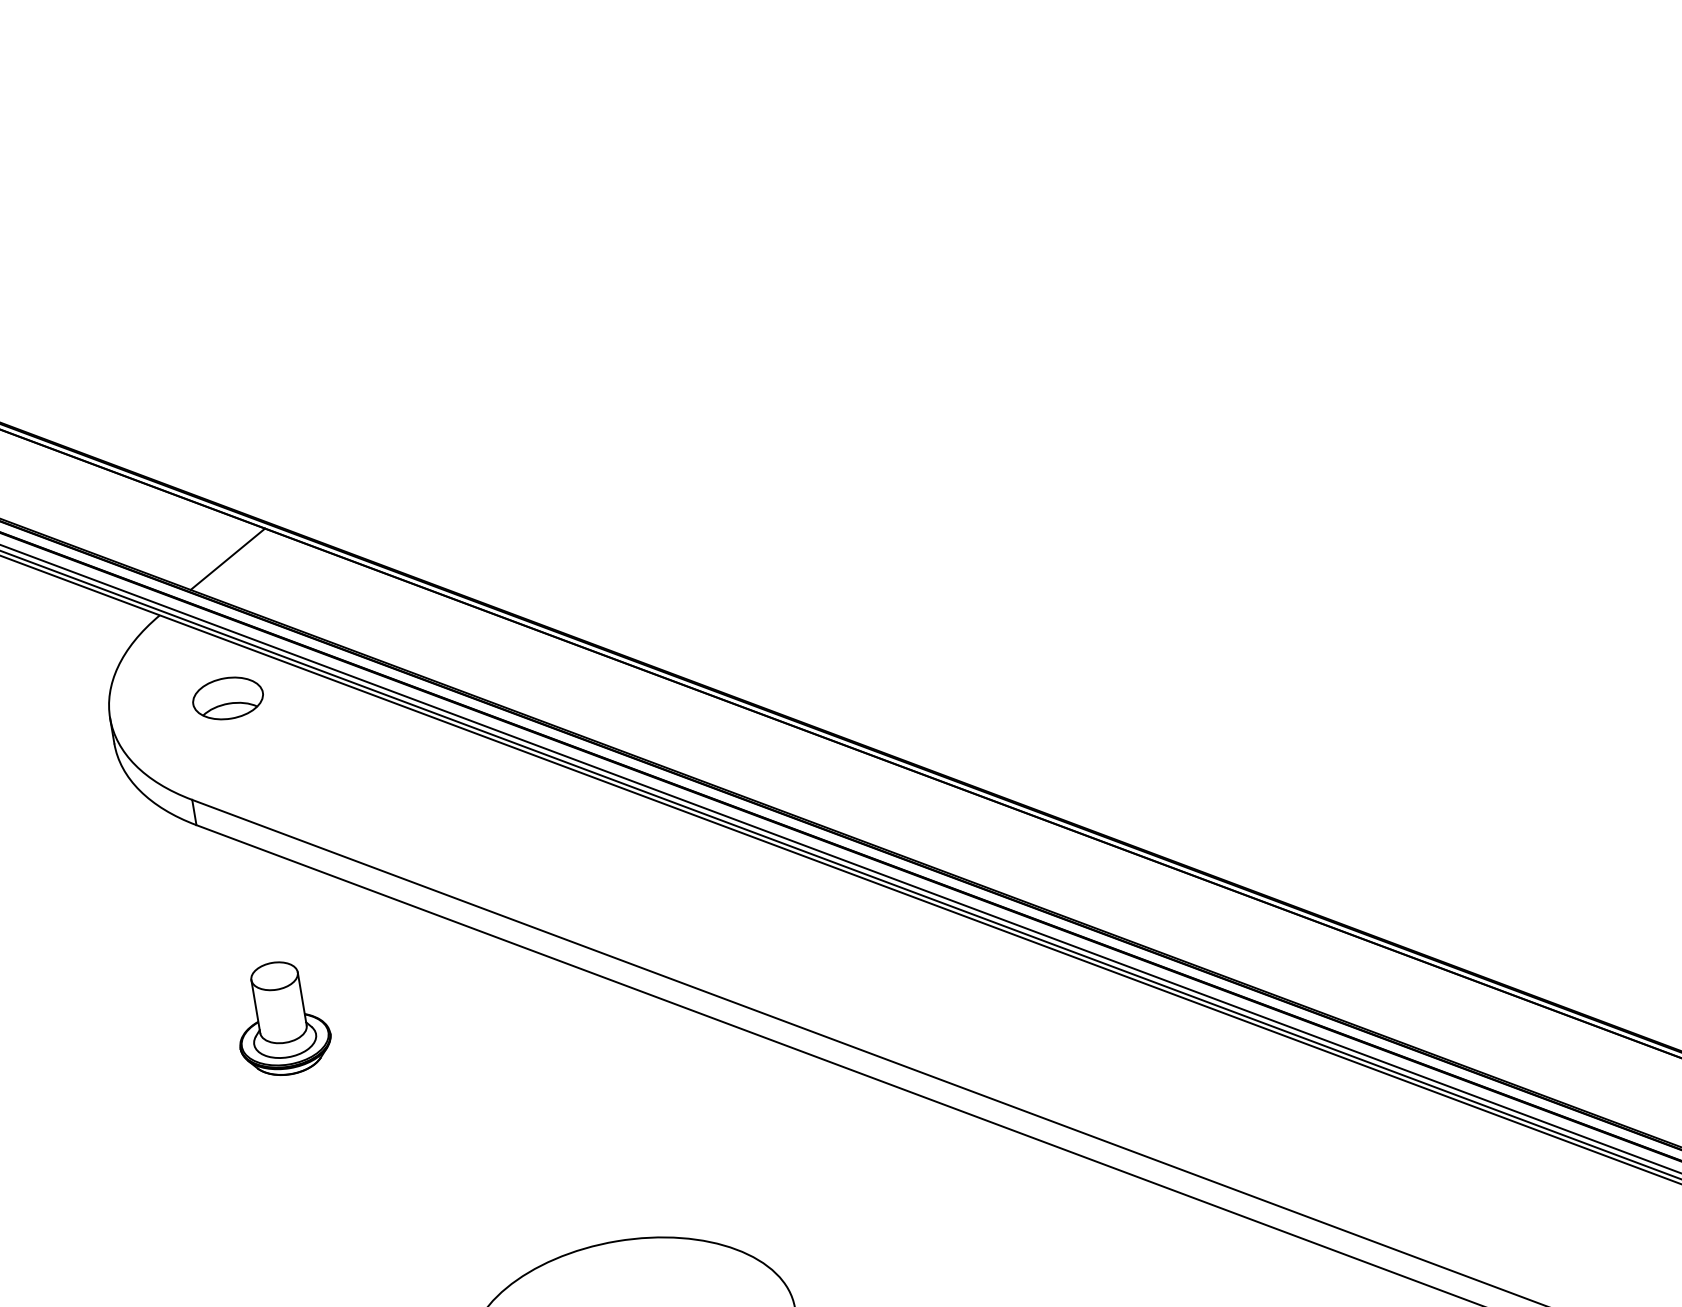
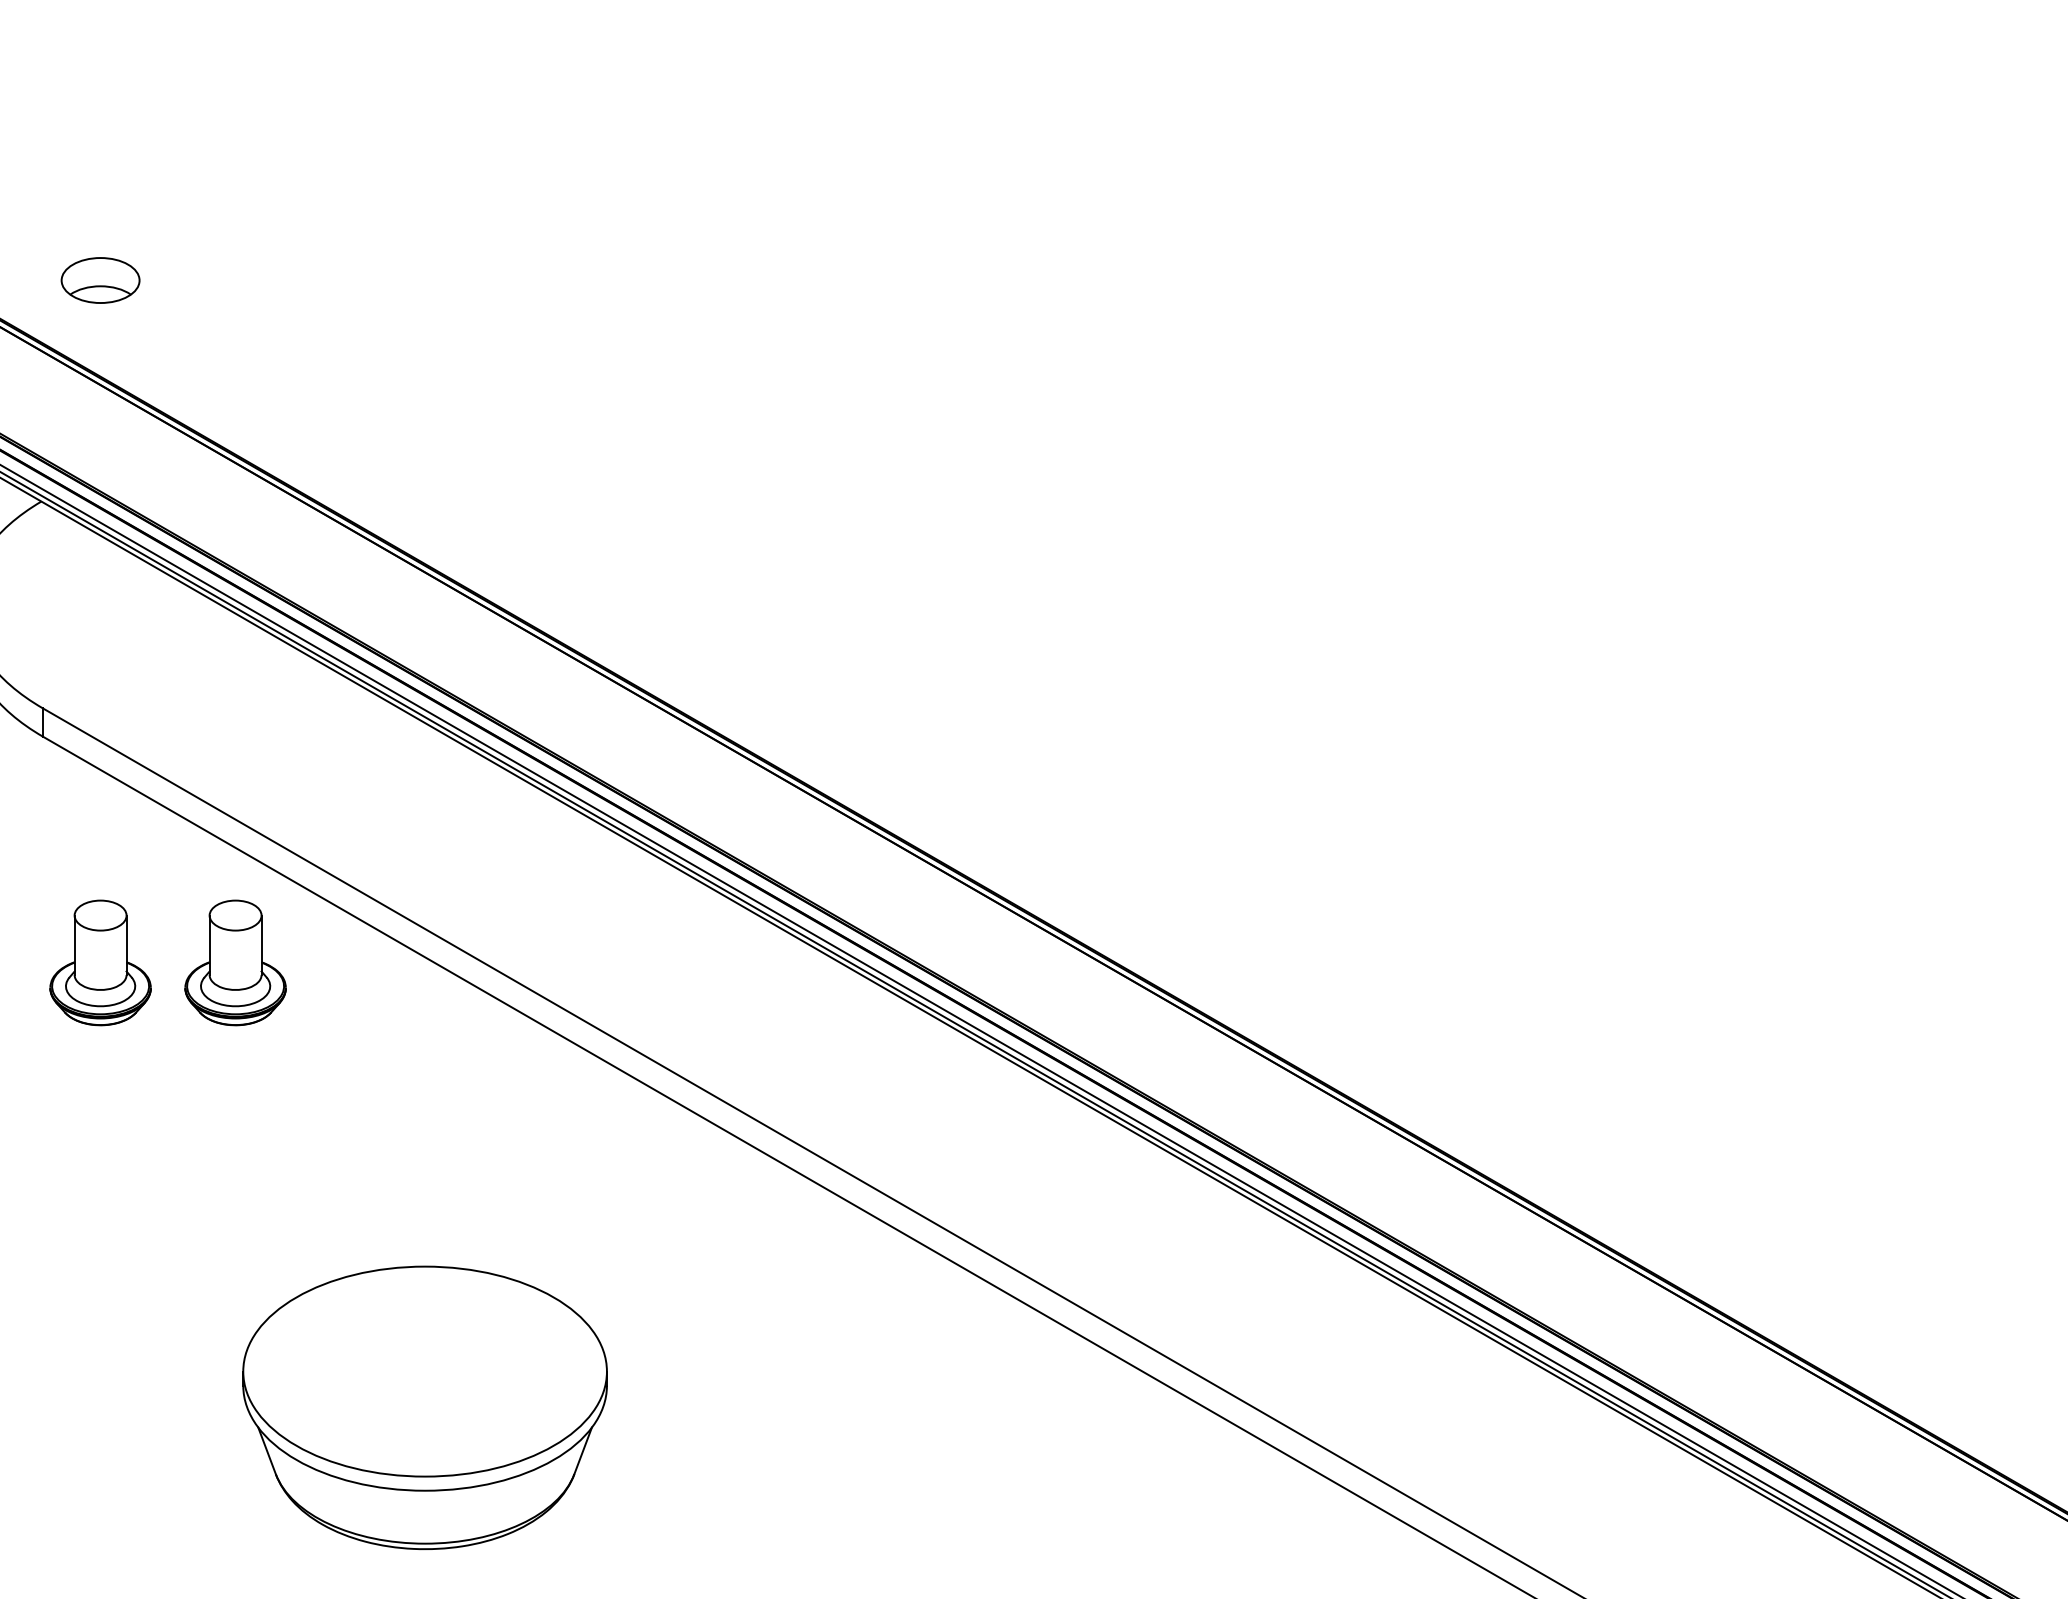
line: (227, 558) -> (125, 452), removed
part: (228, 698) -> (100, 280), moved
part: (402, 998) -> (235, 962), added

